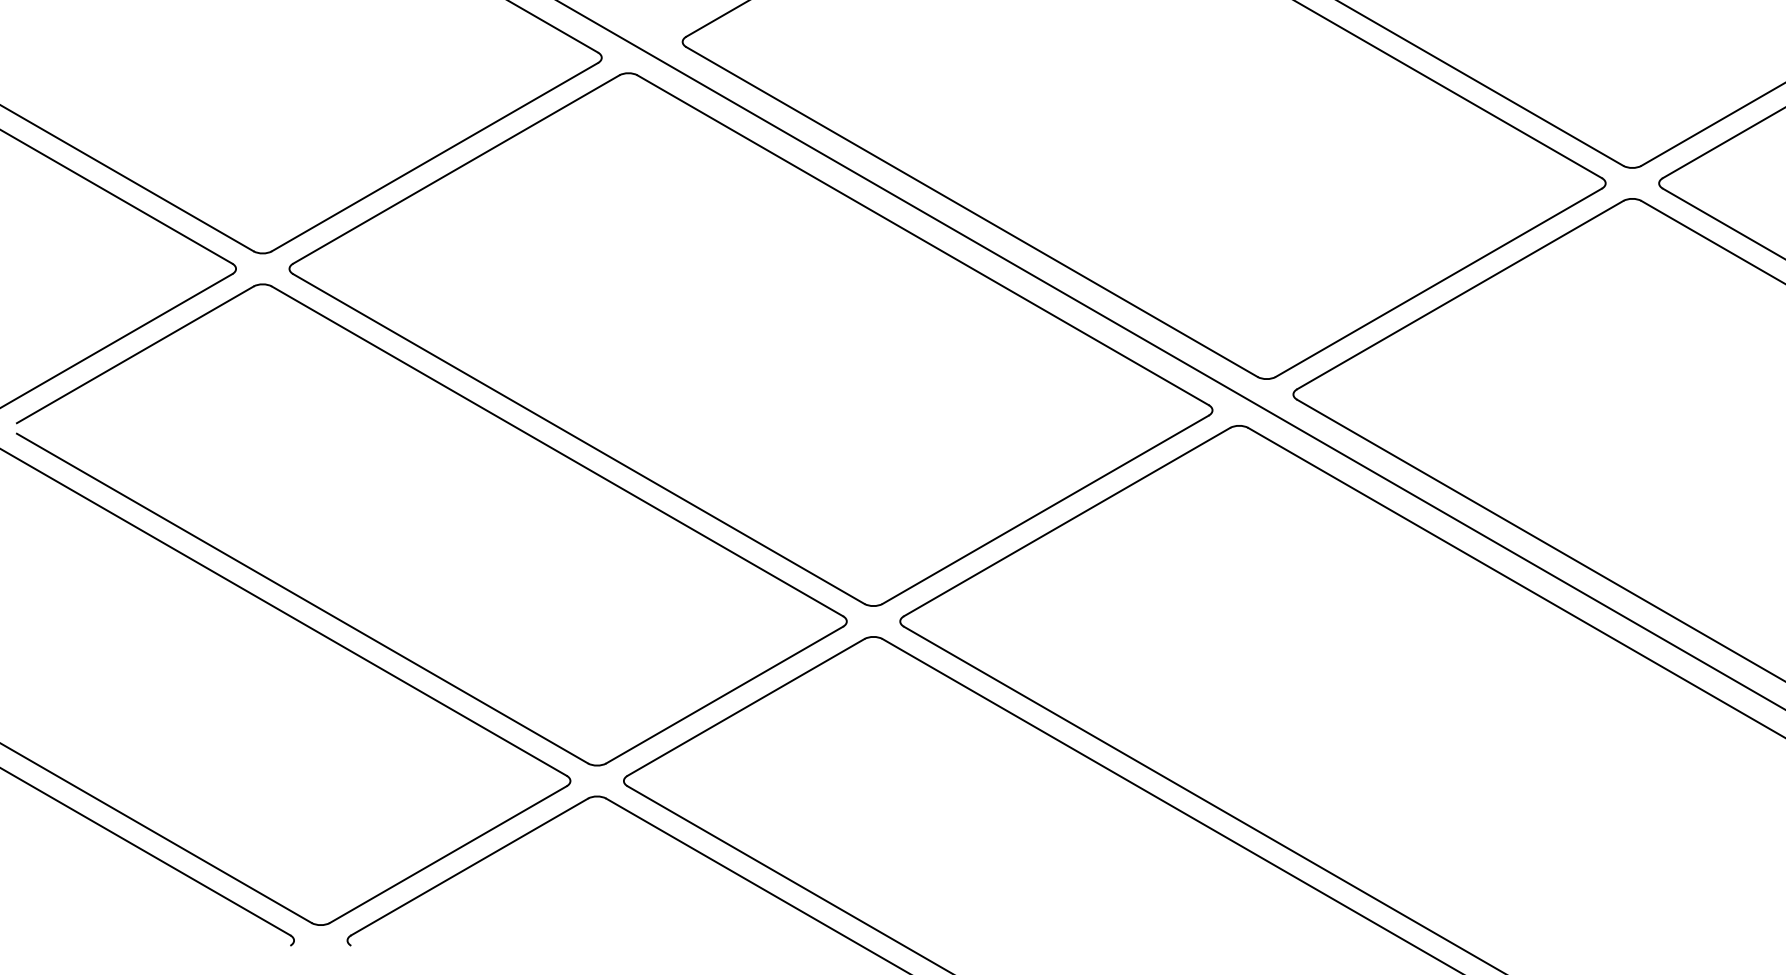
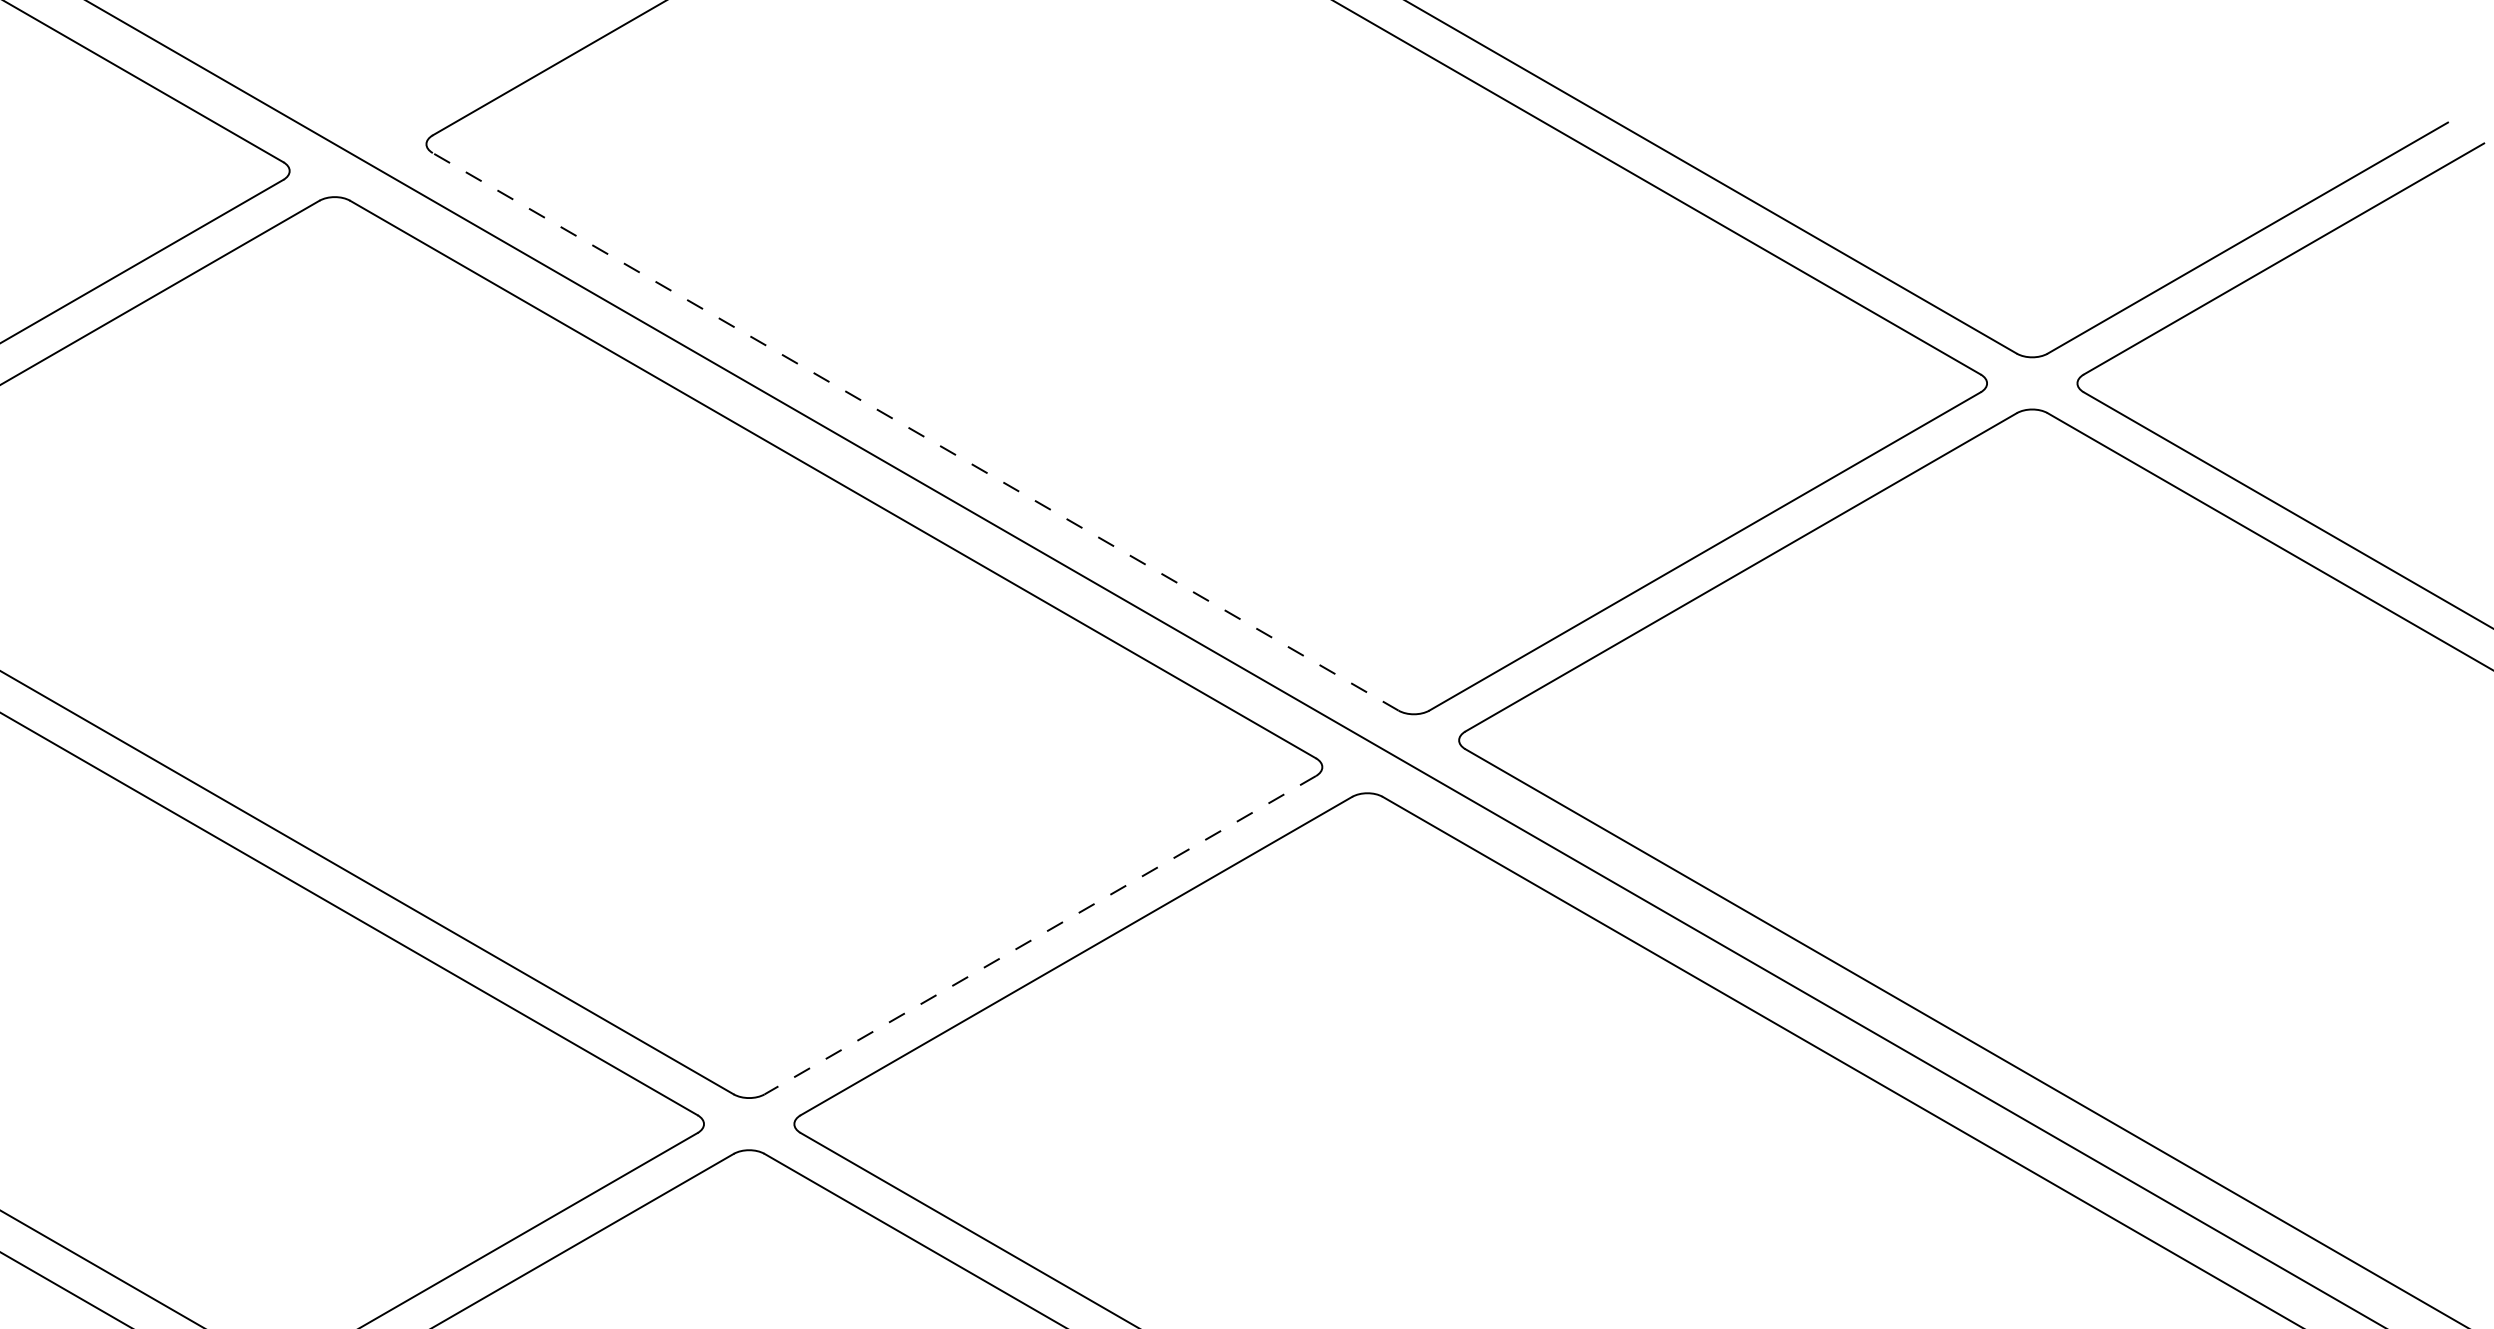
line: (972, 212) -> (916, 432), solid -> dashed
line: (1045, 510) -> (1039, 936), solid -> dashed

